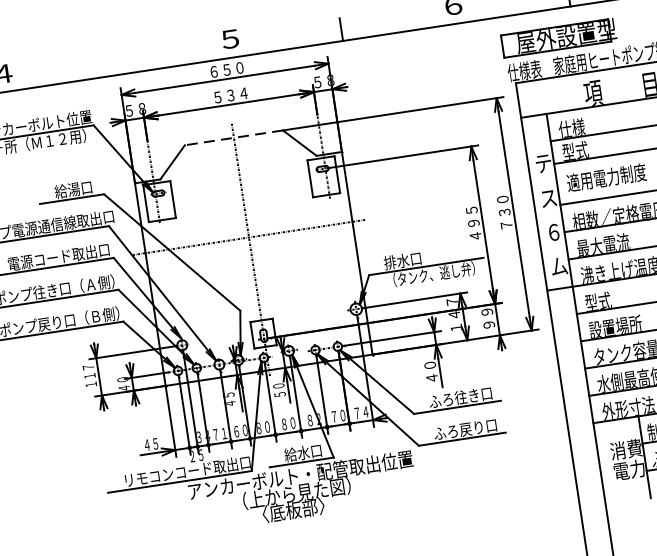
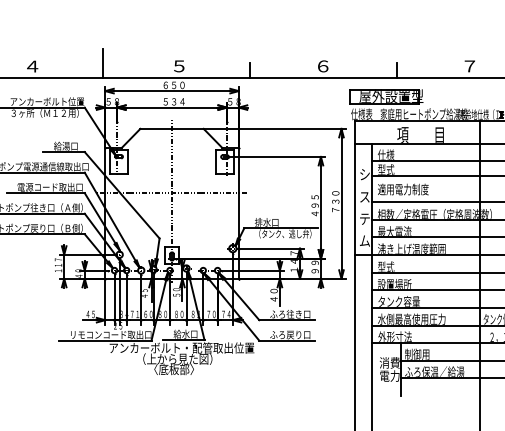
line: (112, 52) -> (103, 63), added
line: (234, 137) -> (172, 128), dashed -> solid
text: (542, 163) -> (364, 174), テ -> シ
text: (553, 231) -> (364, 218), ６ -> テ

